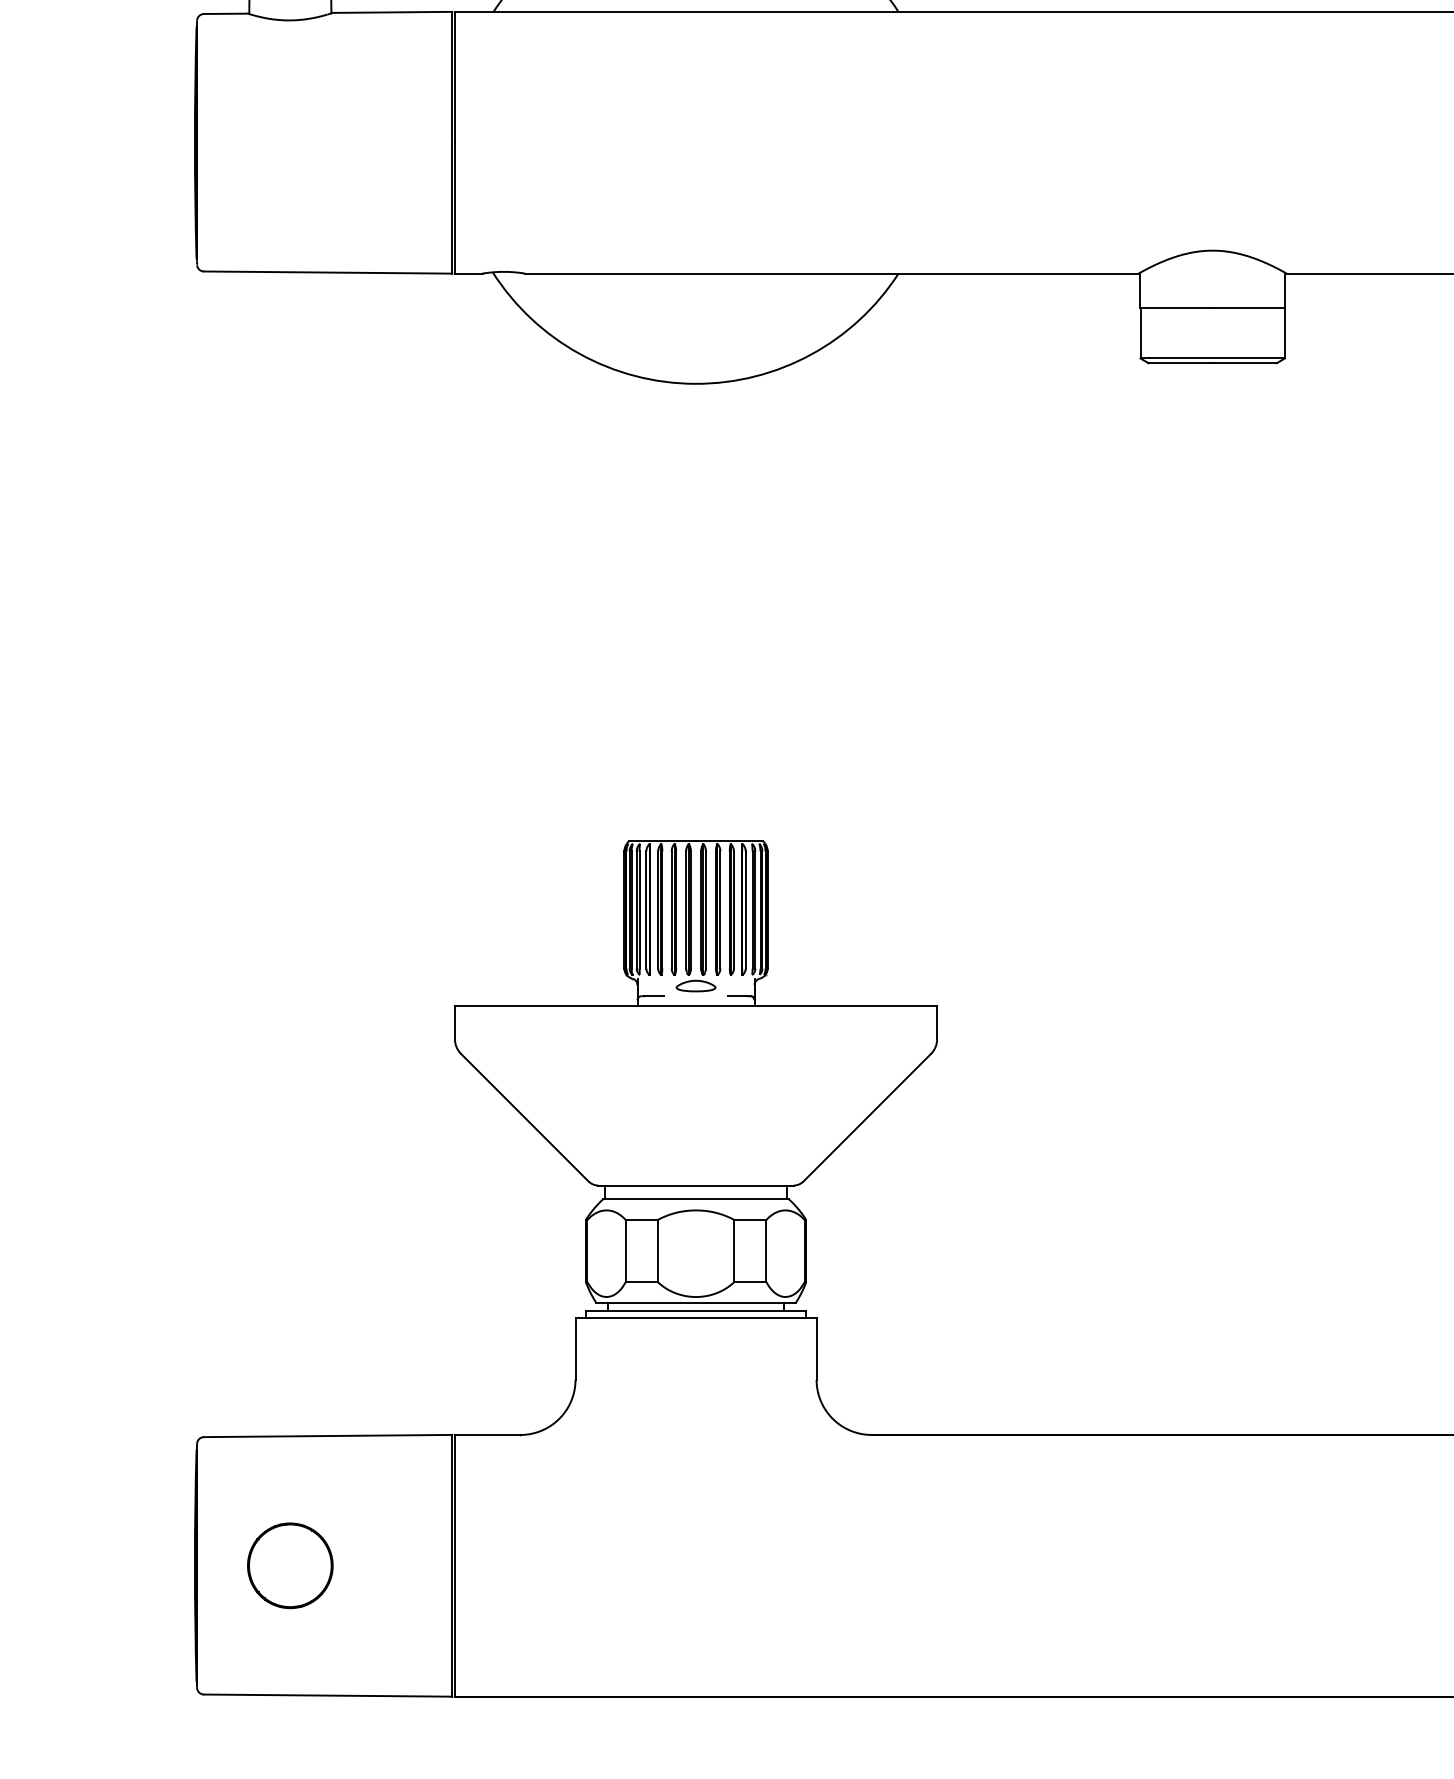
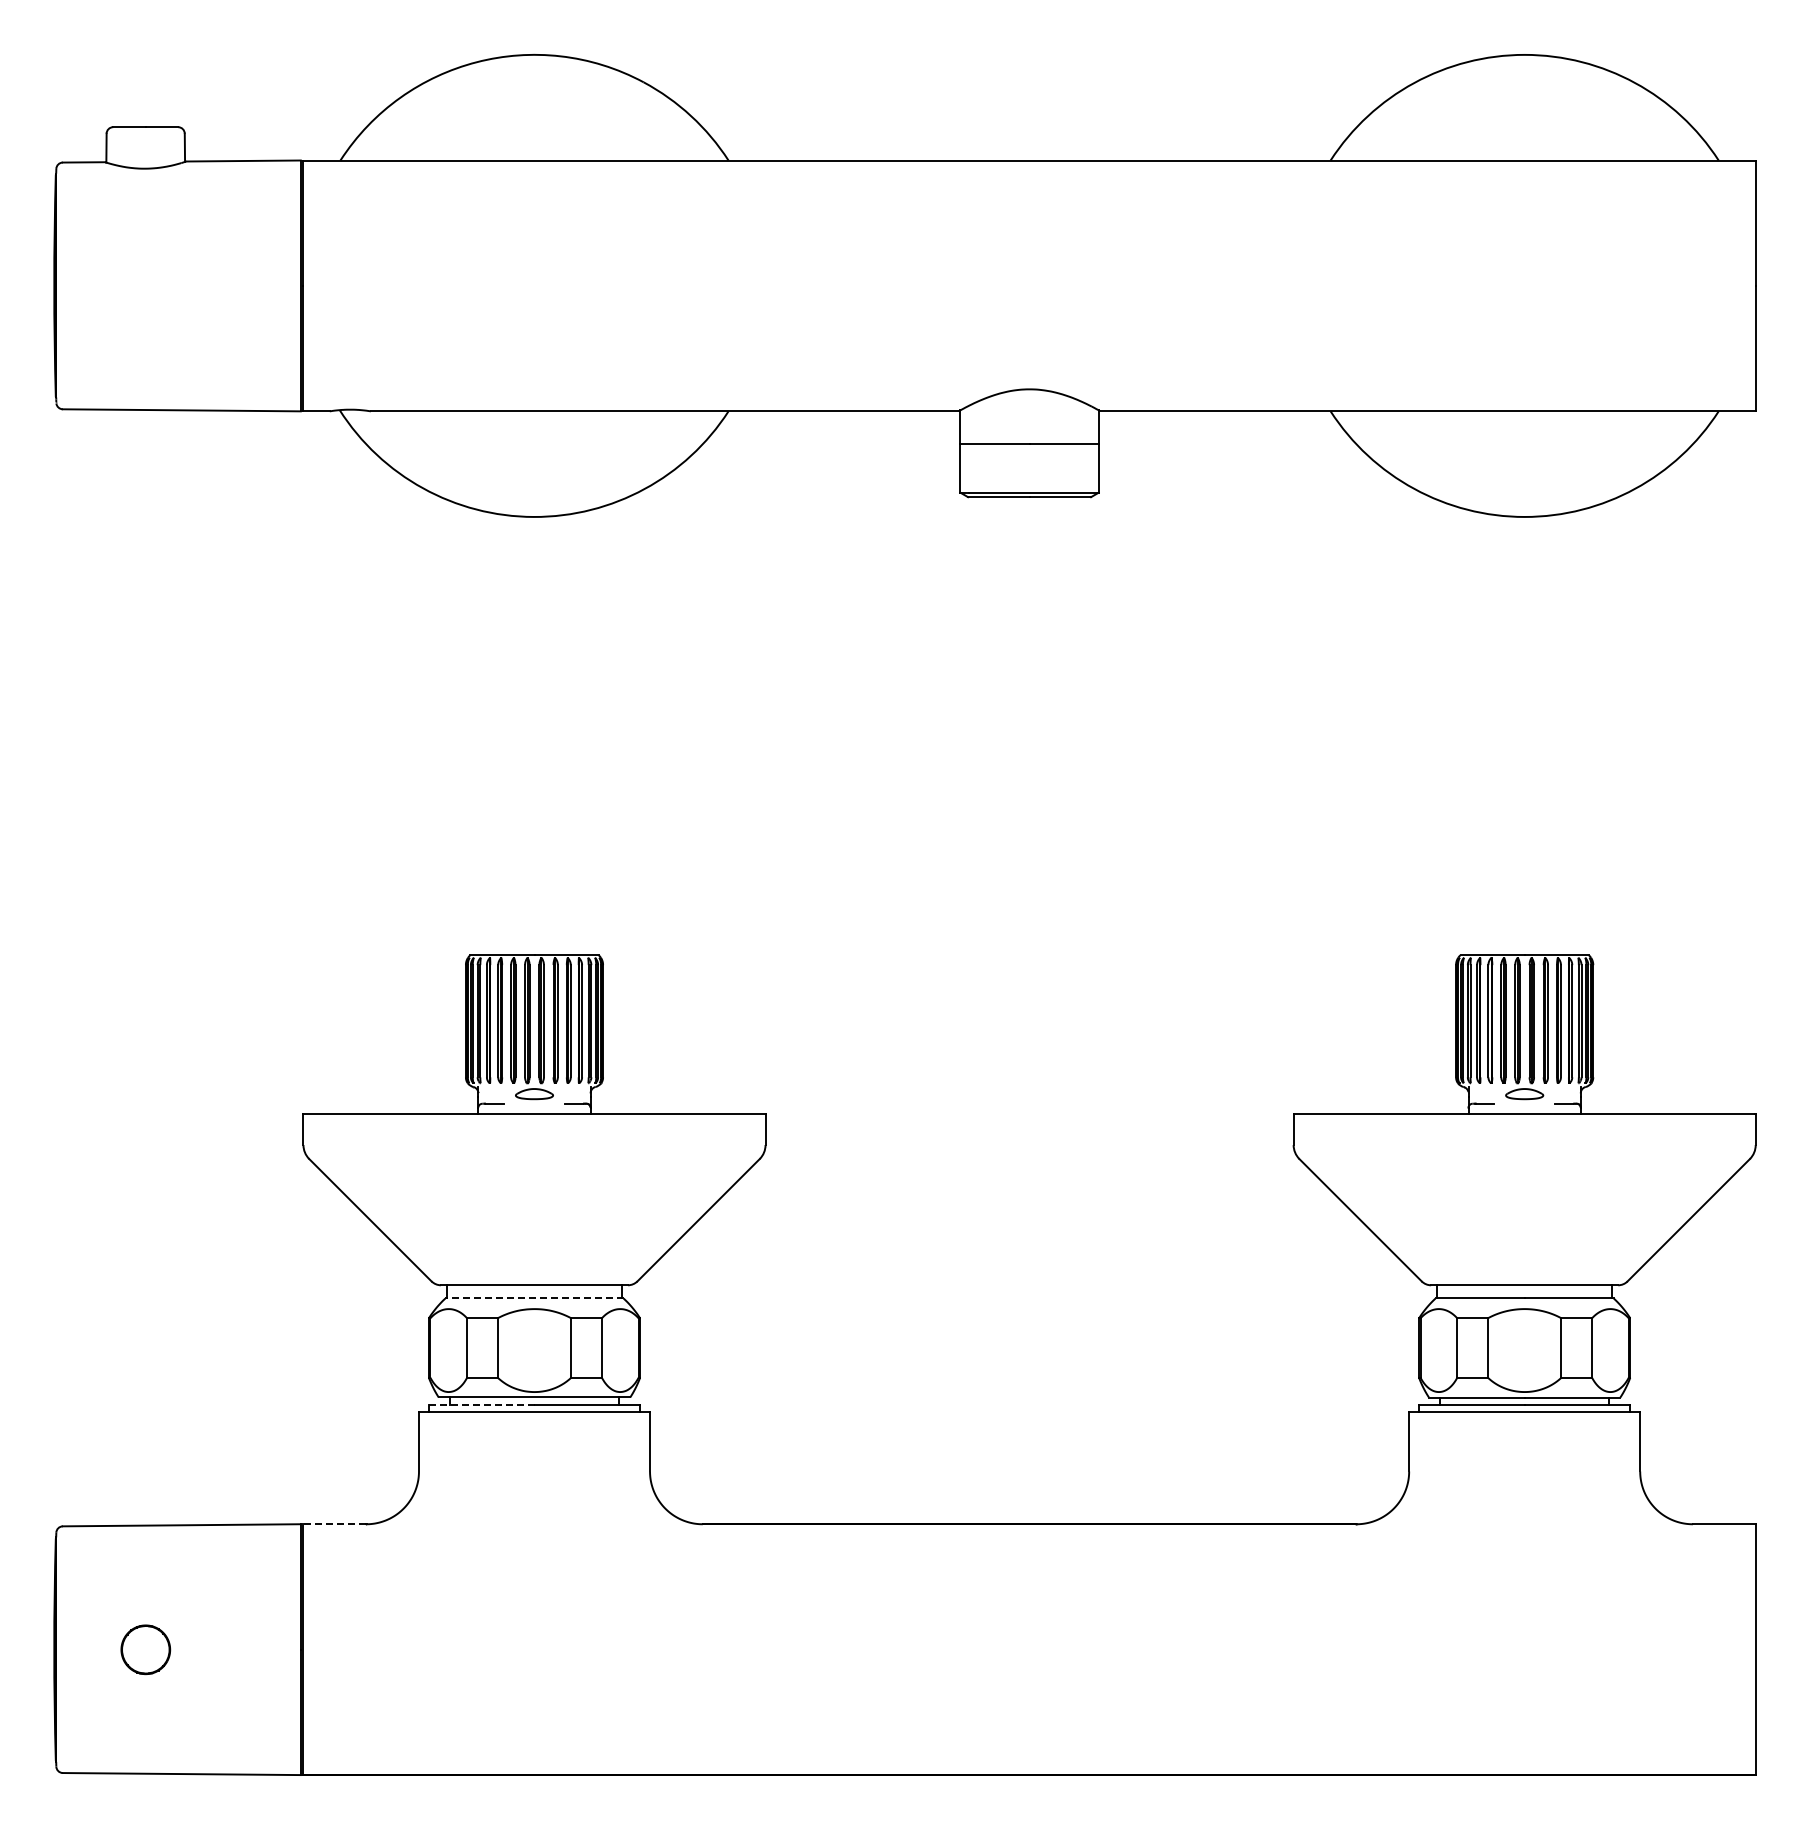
line: (696, 1199) -> (534, 1298), solid -> dashed
line: (640, 1311) -> (481, 1405), solid -> dashed
line: (487, 1435) -> (334, 1524), solid -> dashed
part: (290, 1565) -> (145, 1649), size x0.6

